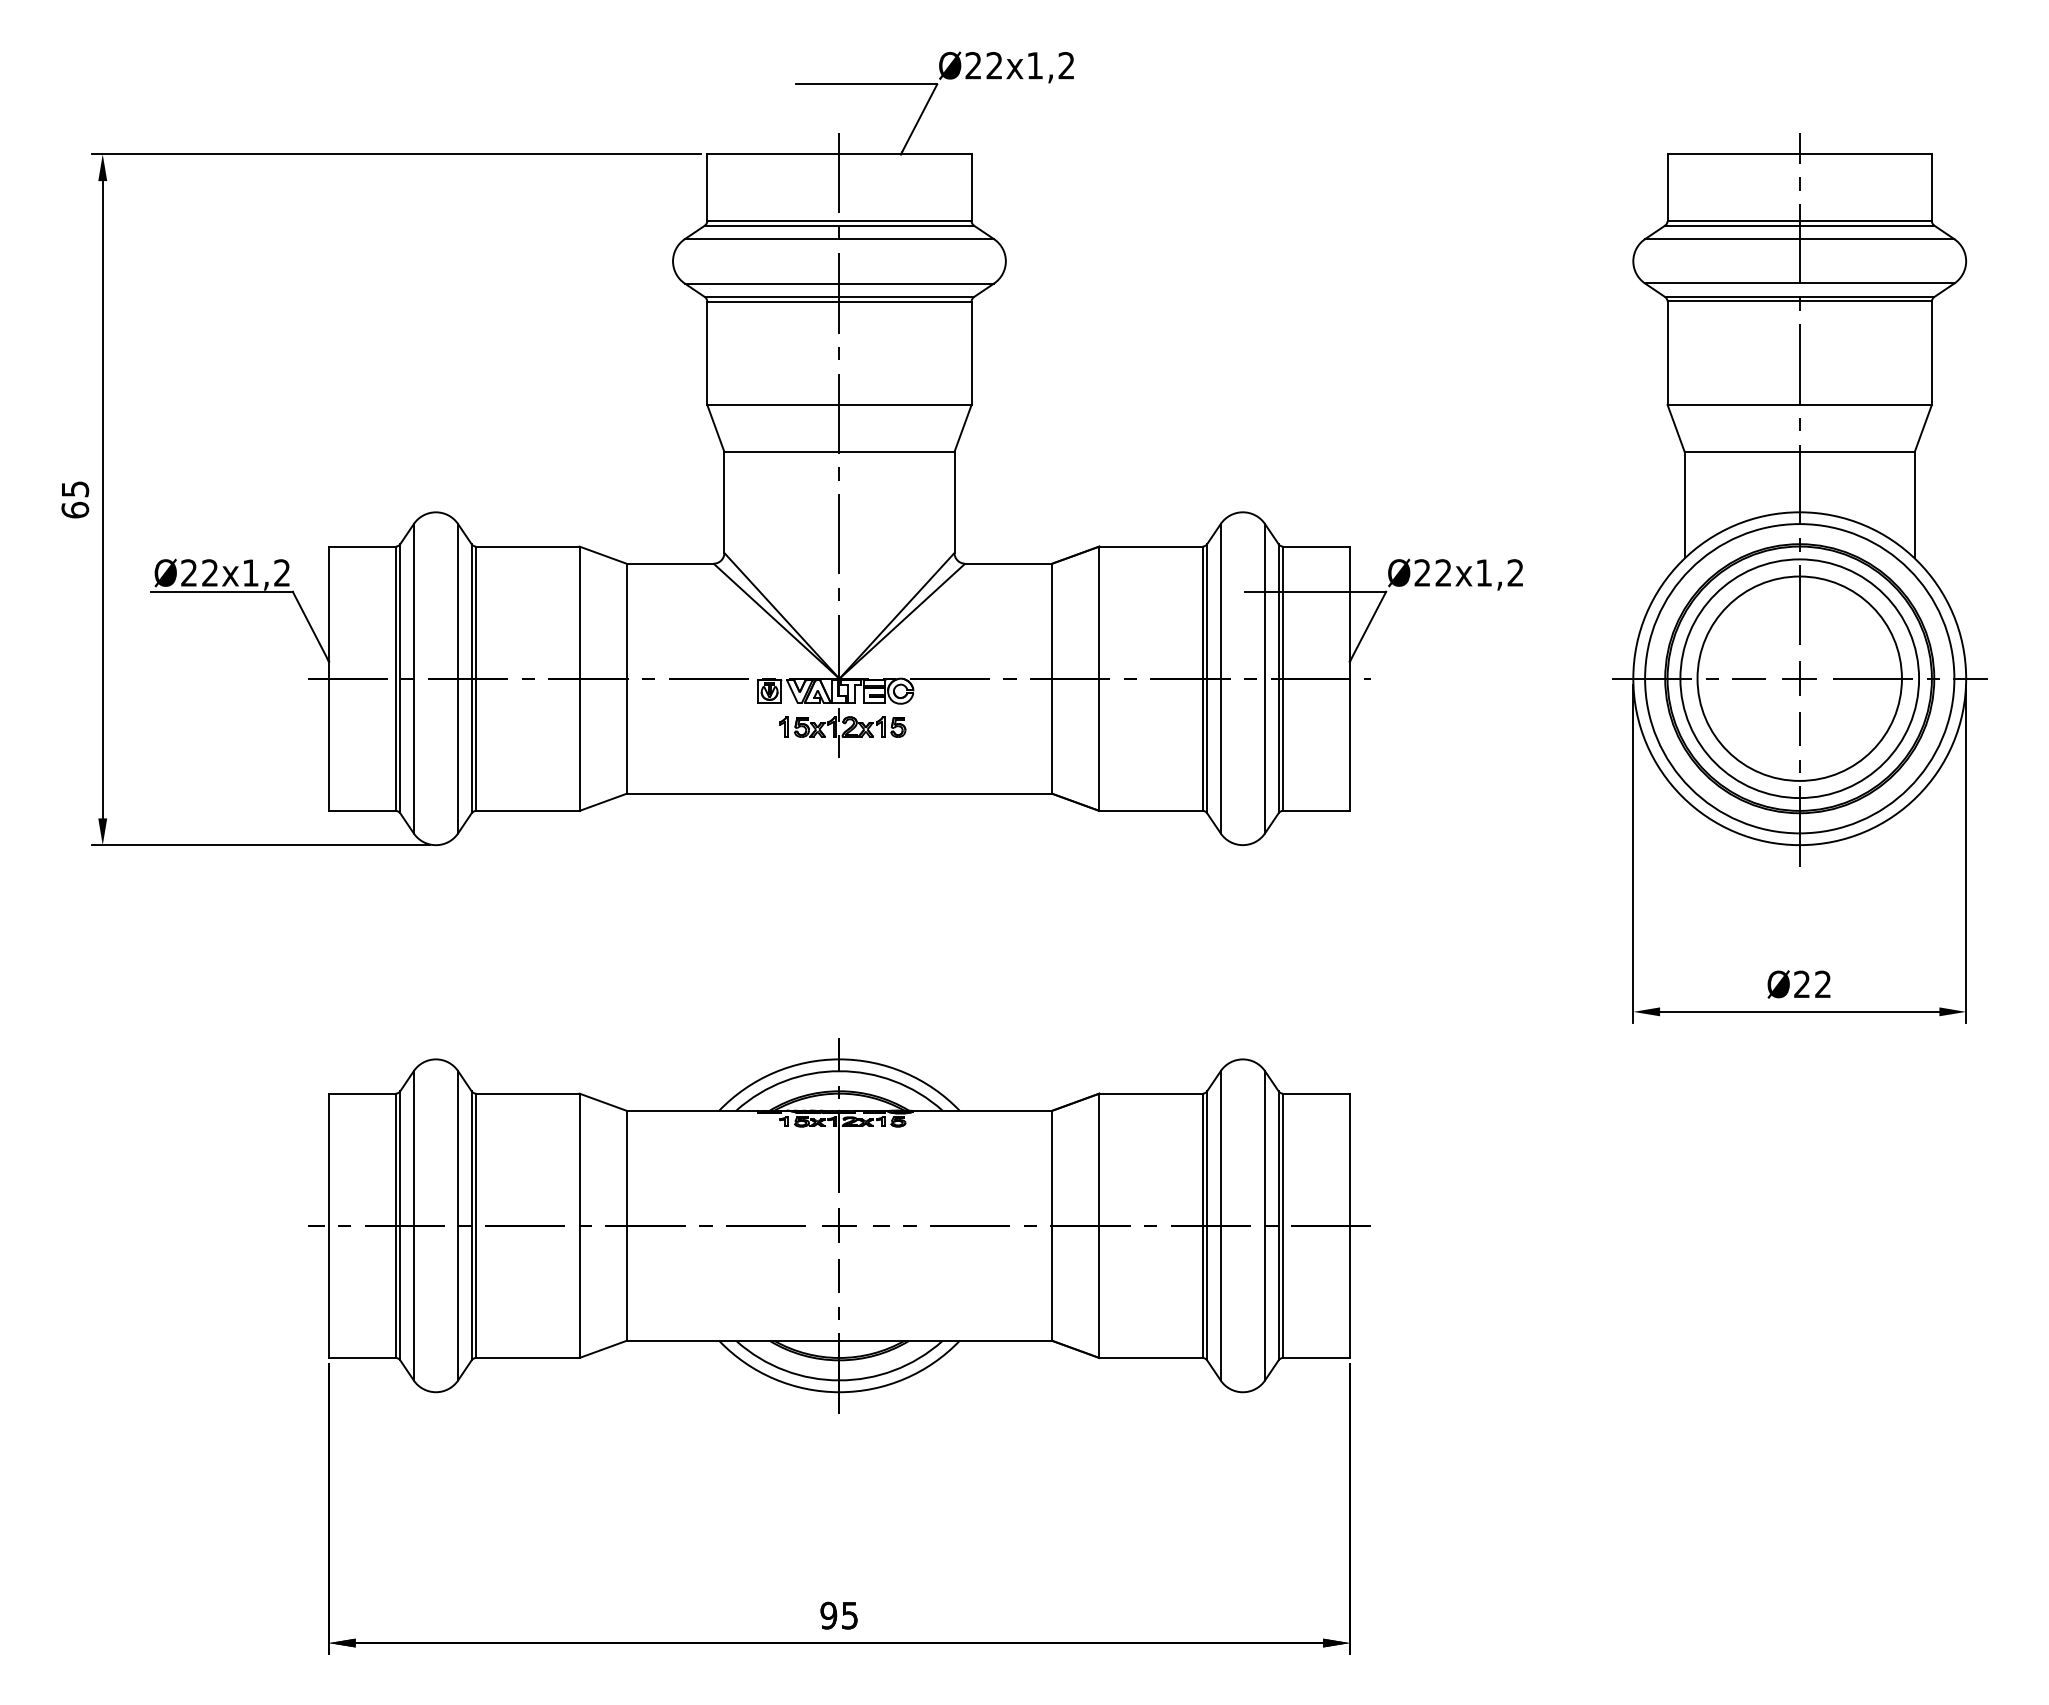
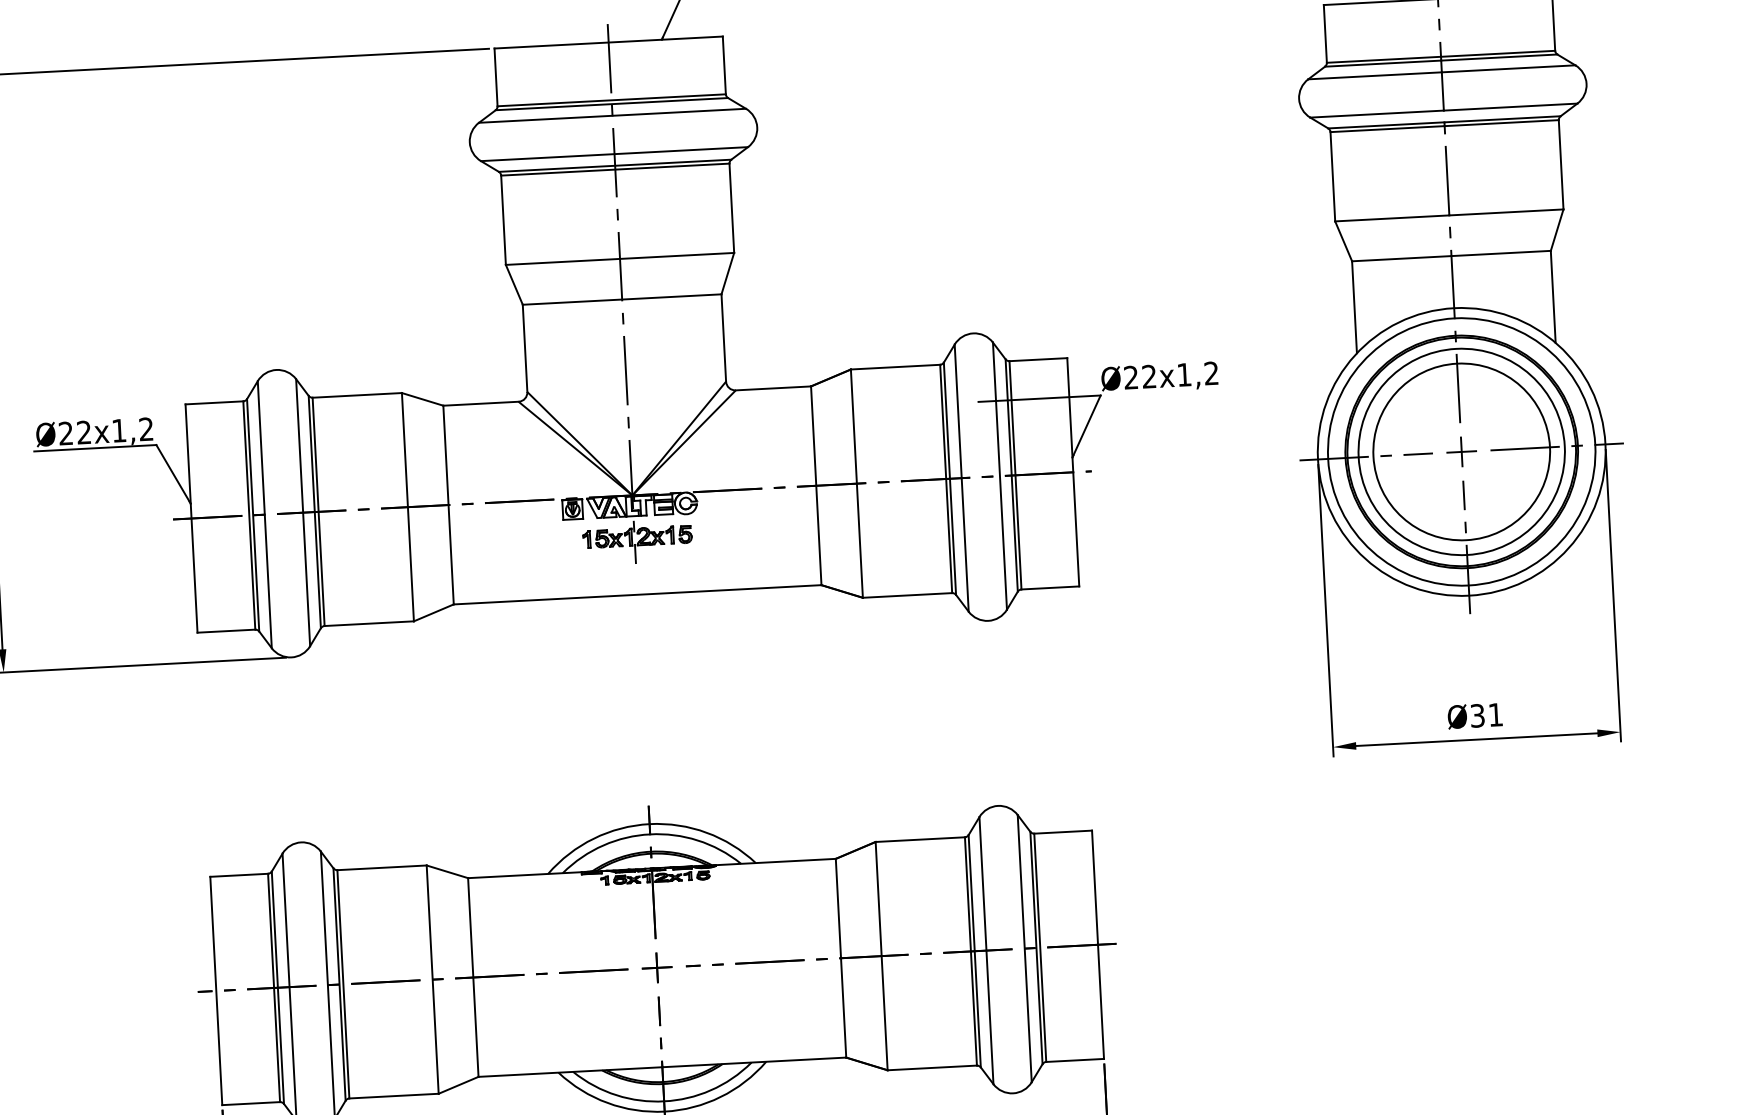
text: (1812, 984) -> (1486, 715), Ø22 -> Ø31

